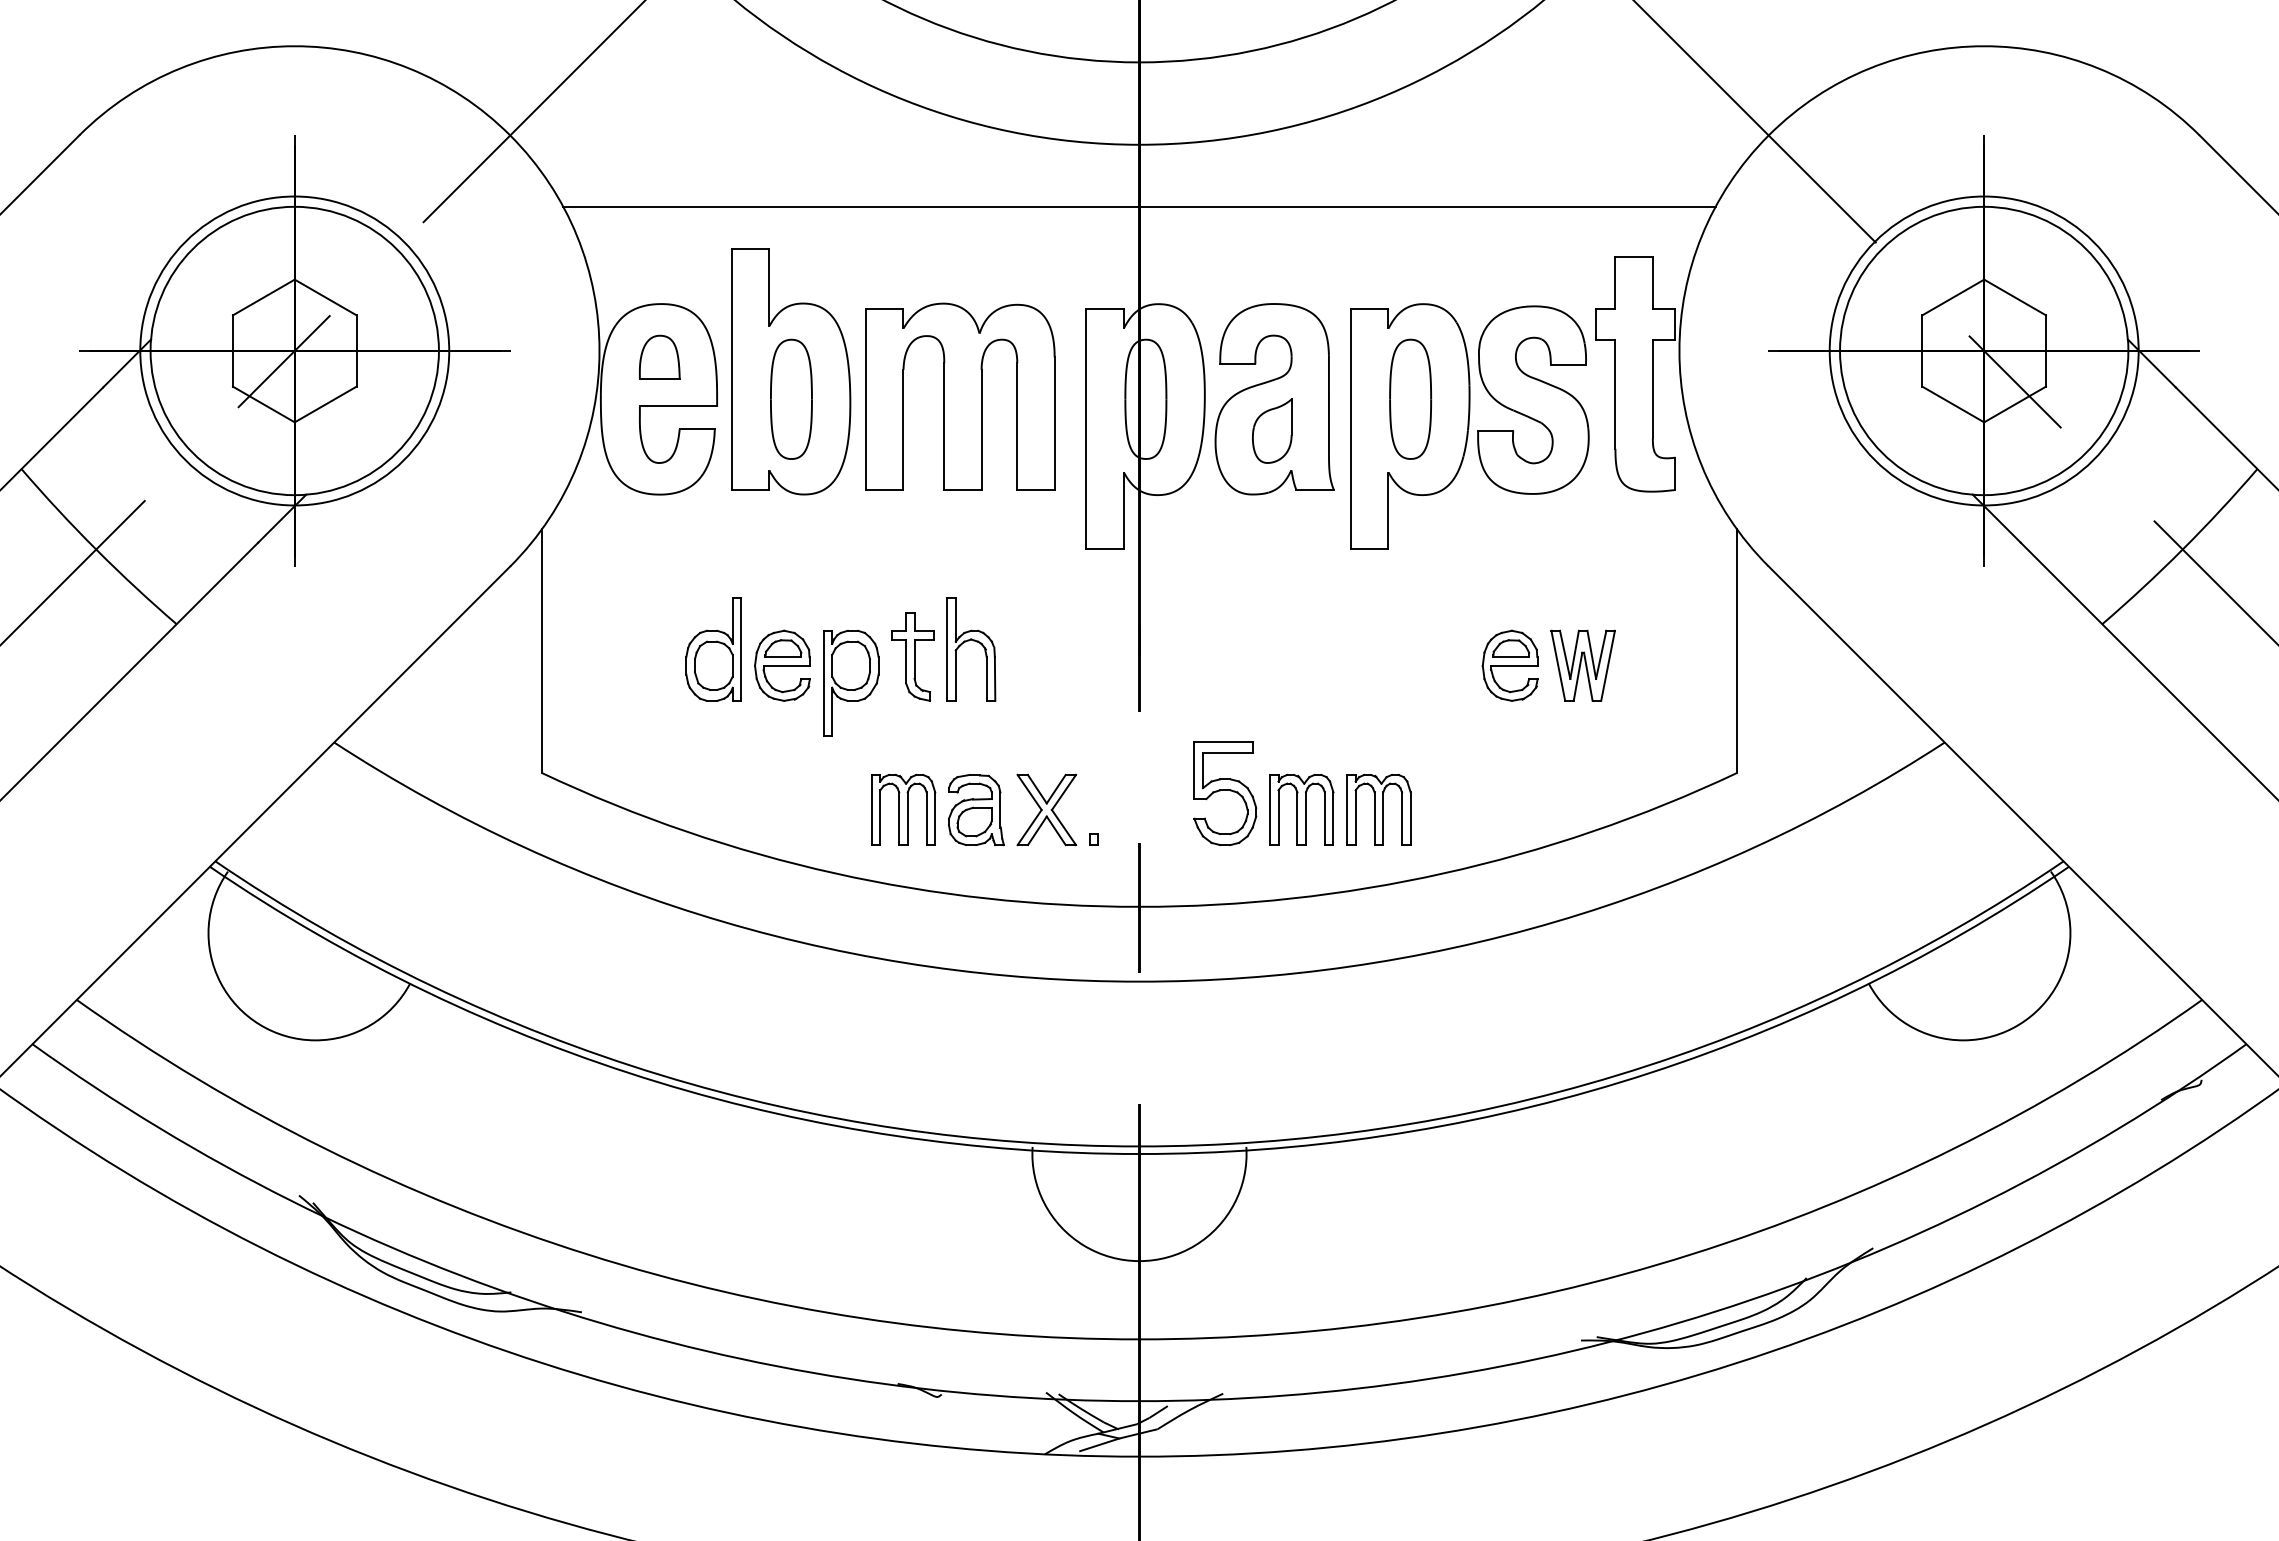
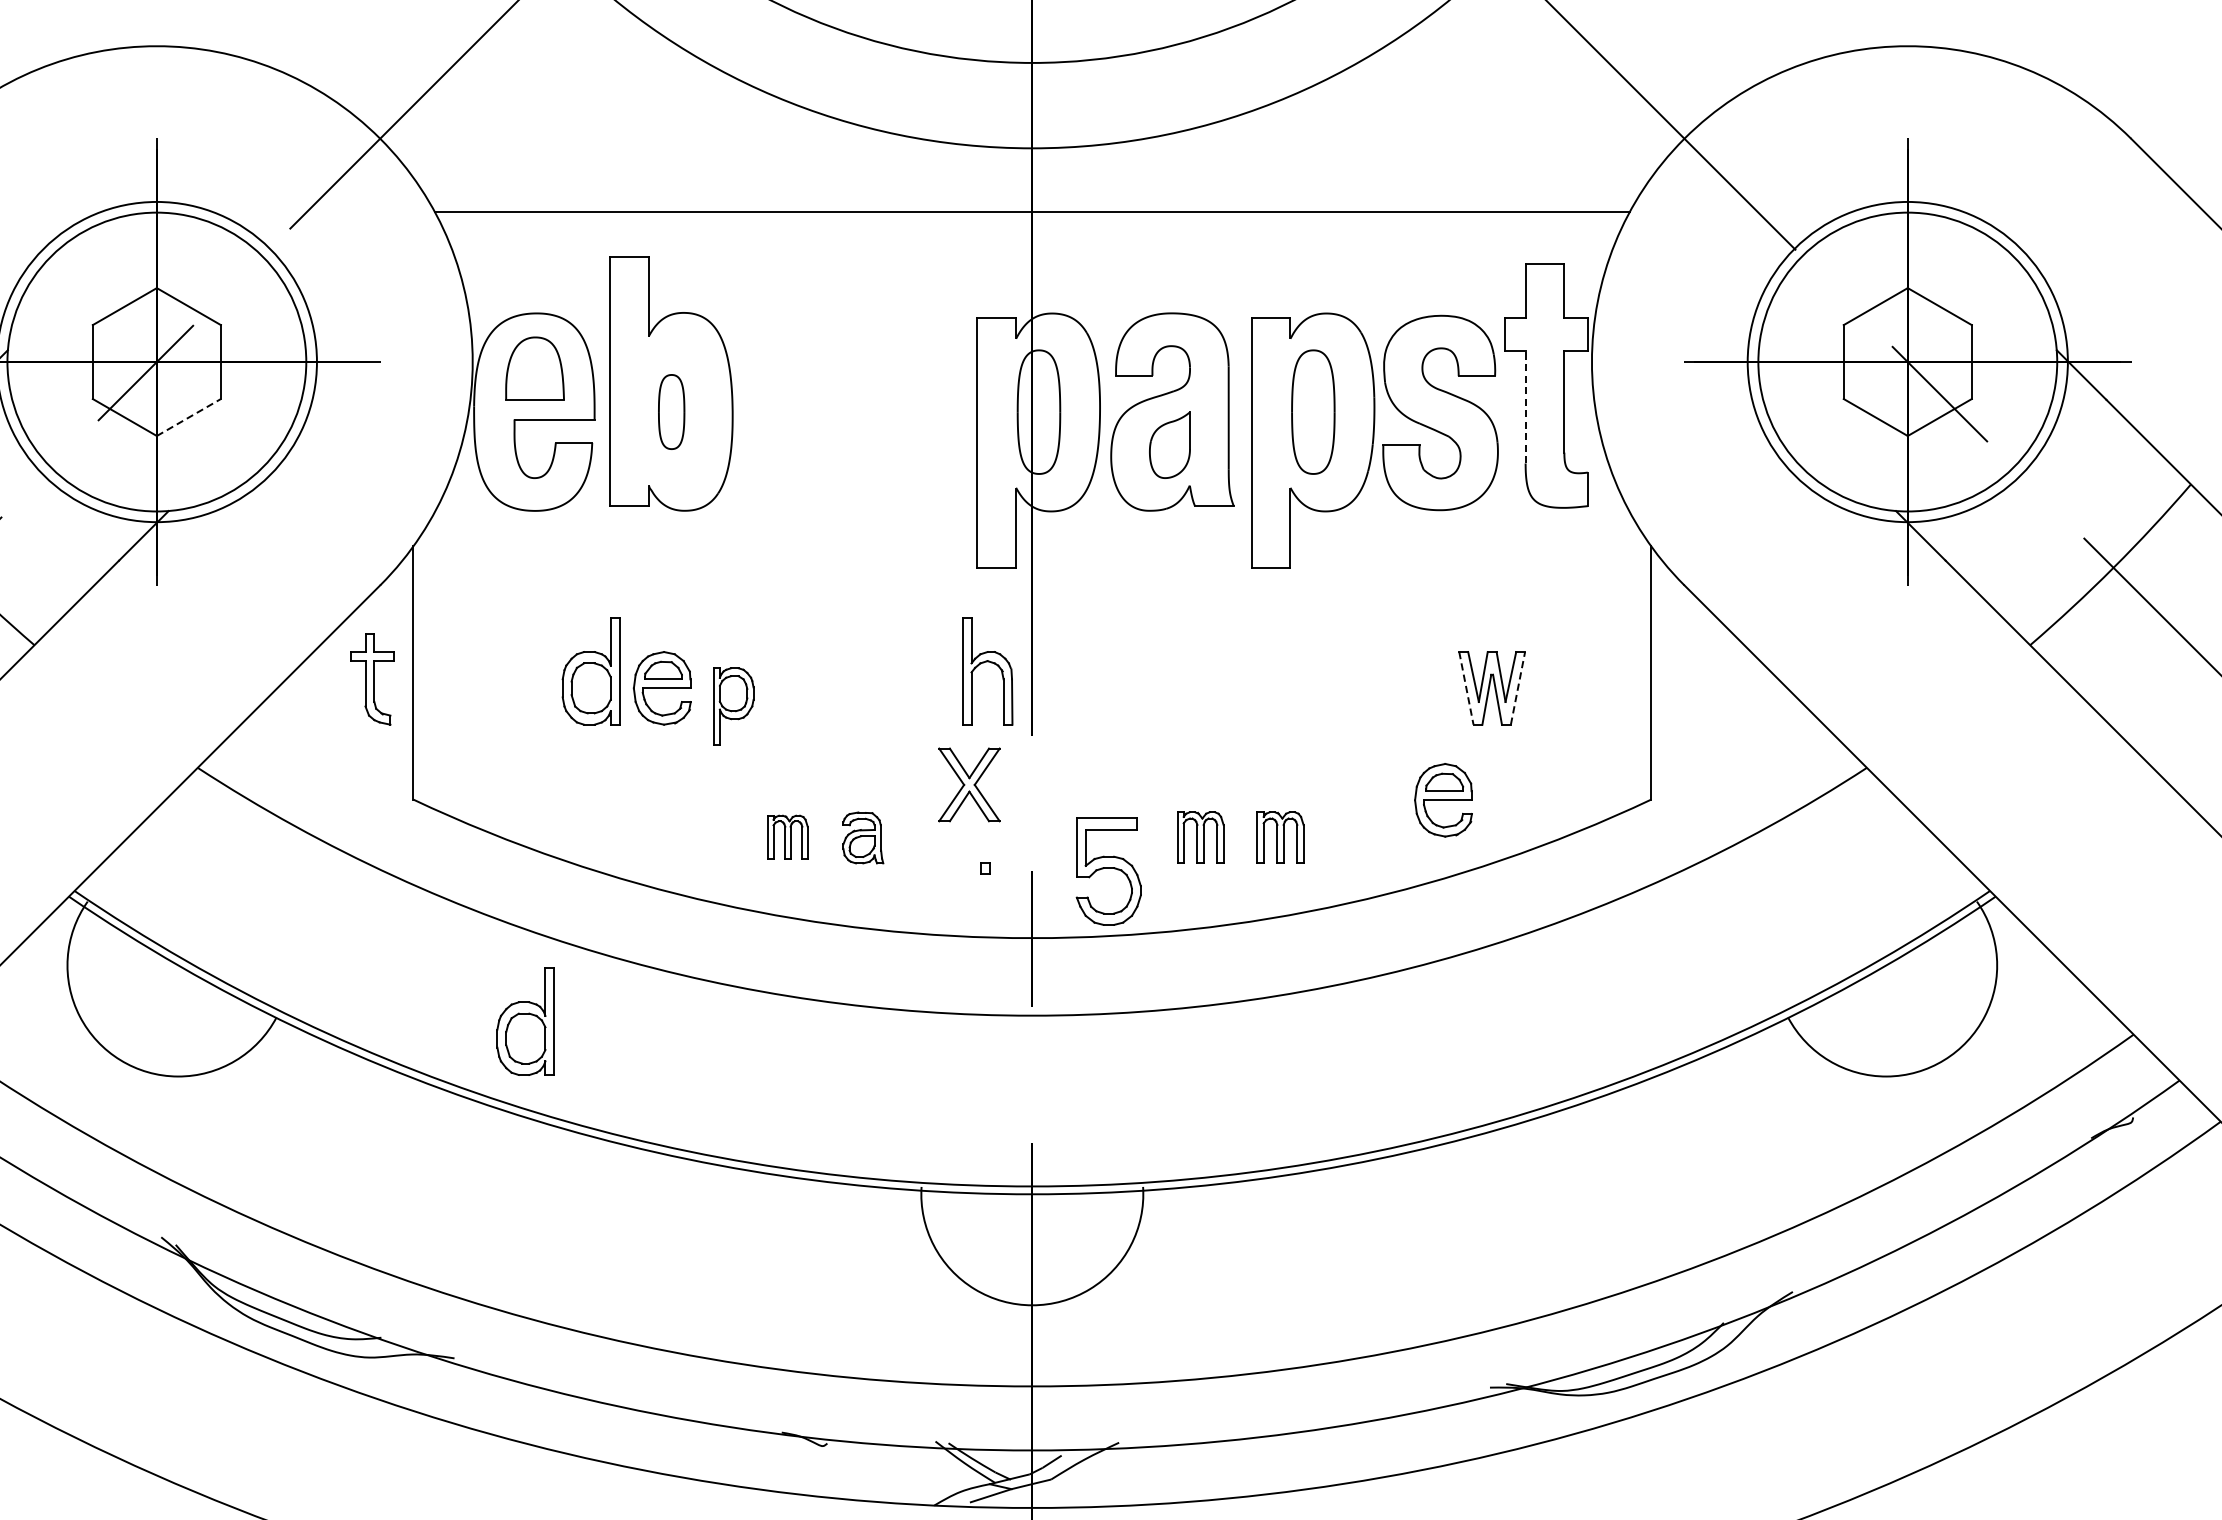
part: (659, 356) -> (534, 367), size x1.4
line: (1615, 394) -> (1525, 407), solid -> dashed
part: (960, 396) -> (846, 409), removed
part: (791, 398) -> (671, 411), size x0.6
line: (325, 404) -> (188, 417), solid -> dashed
part: (973, 641) -> (989, 663), moved
part: (912, 656) -> (372, 678), moved
part: (1509, 665) -> (1442, 799), moved
line: (1558, 665) -> (1466, 688), solid -> dashed
line: (1608, 665) -> (1518, 688), solid -> dashed
part: (851, 682) -> (733, 705), size x0.7
part: (1225, 793) -> (1109, 871), moved
part: (903, 809) -> (787, 837), size x0.6
part: (1046, 809) -> (969, 784), moved
part: (1301, 809) -> (1200, 837), size x0.7
part: (1378, 809) -> (1280, 837), size x0.7
part: (976, 810) -> (863, 838), size x0.7
part: (650, 987) -> (525, 1021), added

